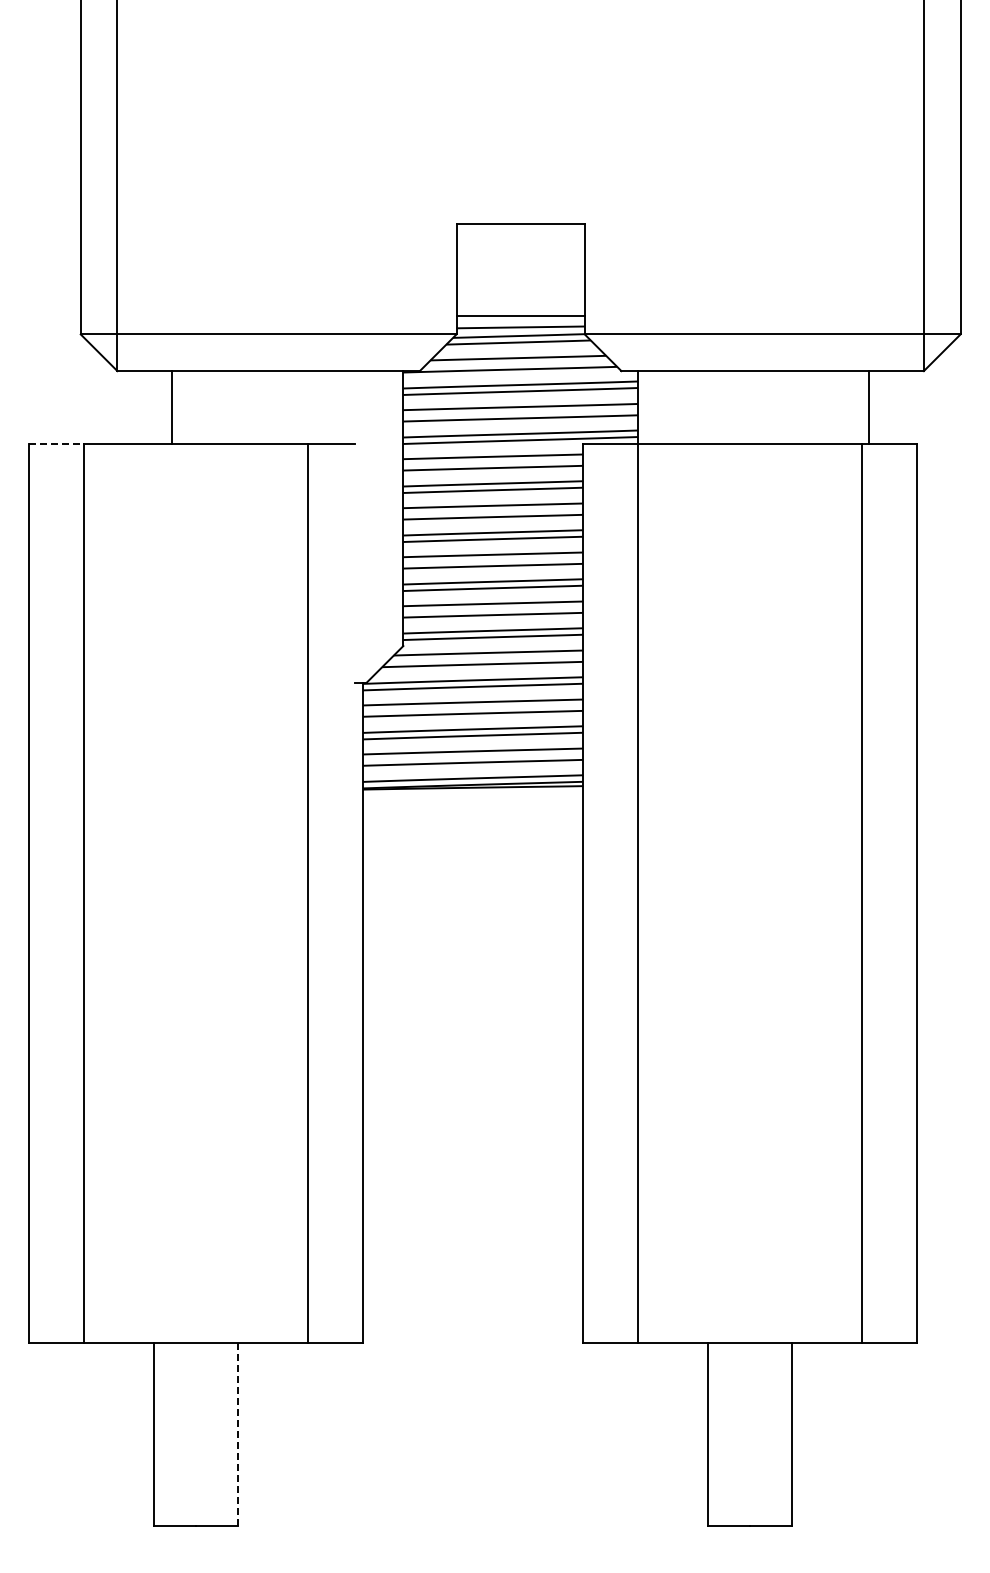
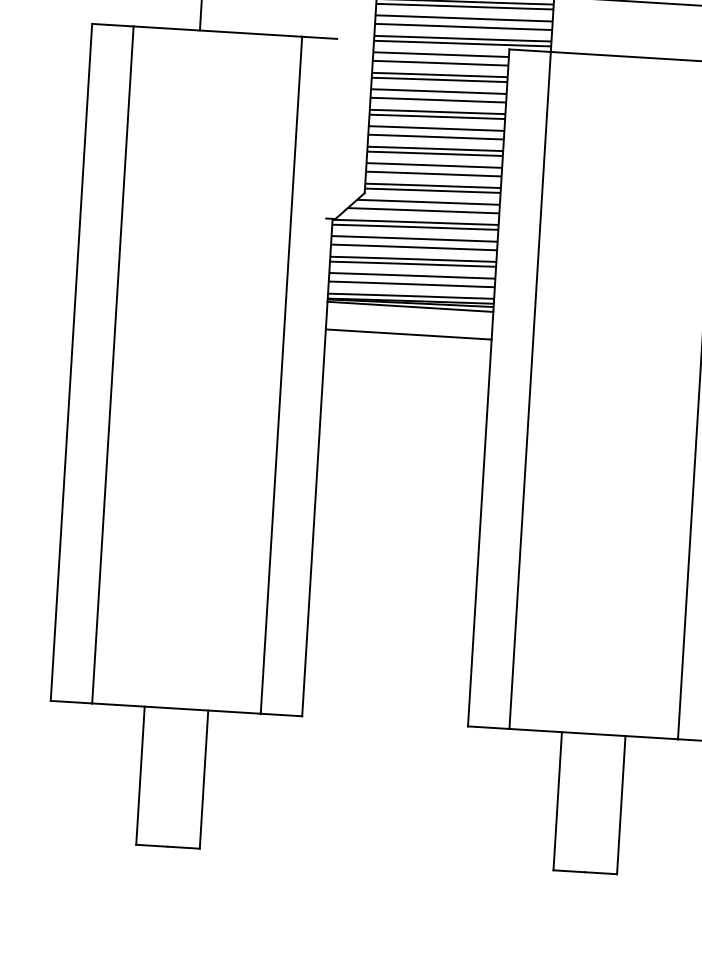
line: (57, 444) -> (113, 25), dashed -> solid
line: (472, 792) -> (410, 306), added
line: (472, 829) -> (408, 334), added
line: (238, 1434) -> (204, 779), dashed -> solid

